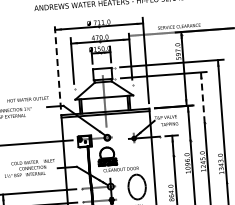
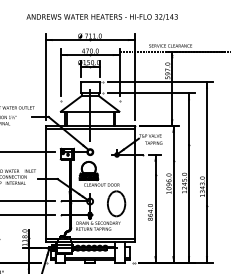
line: (57, 66) -> (45, 76), dashed -> solid
line: (203, 98) -> (189, 119), dashed -> solid

